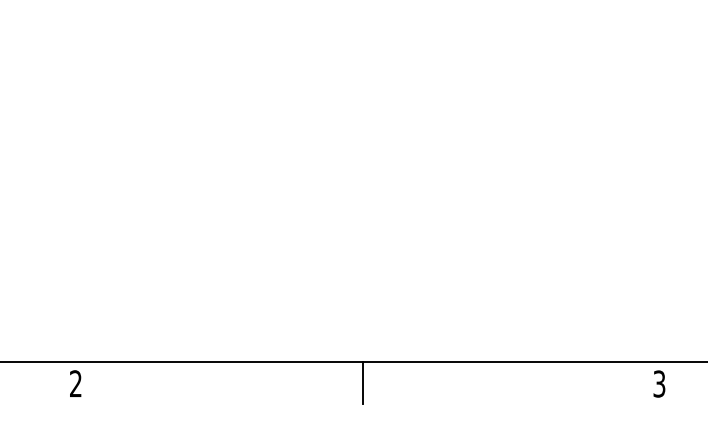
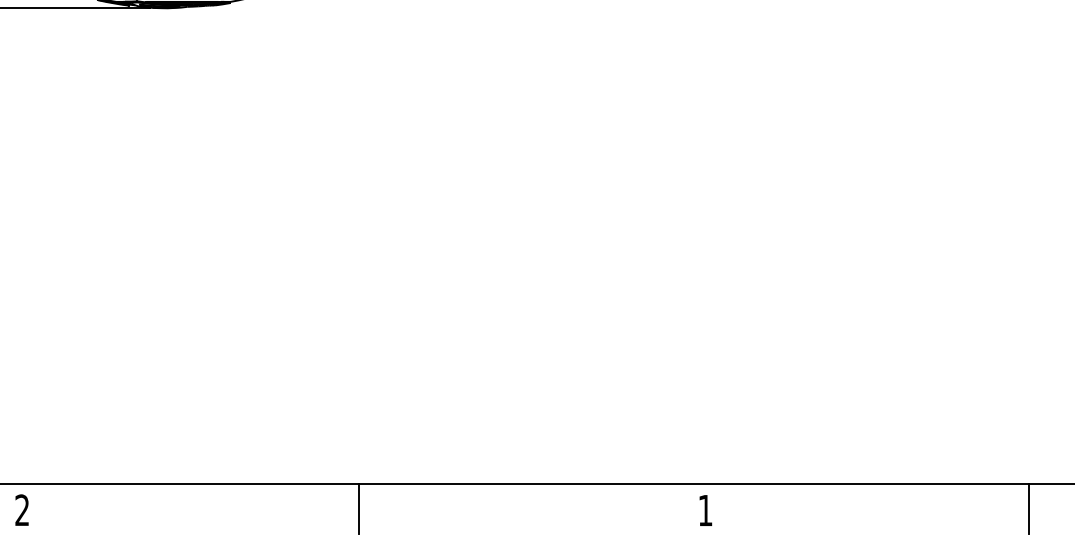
text: (659, 383) -> (705, 510), 3 -> 1

